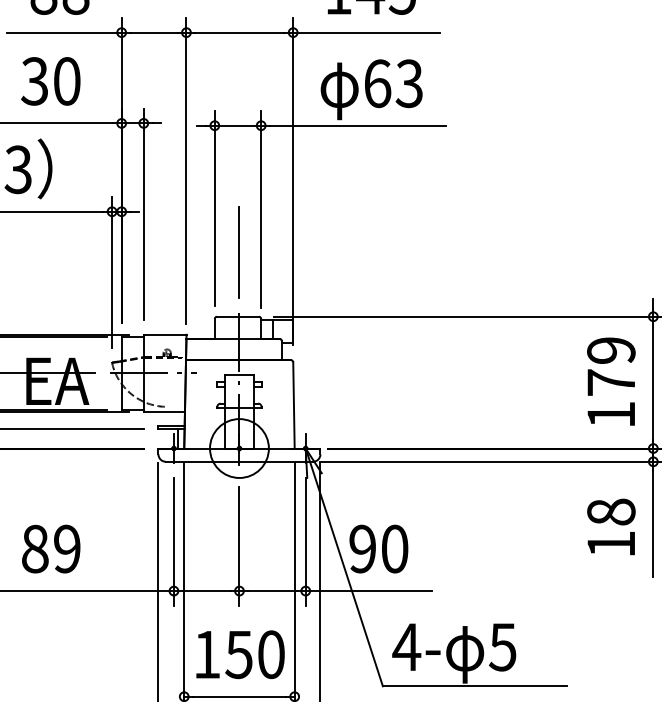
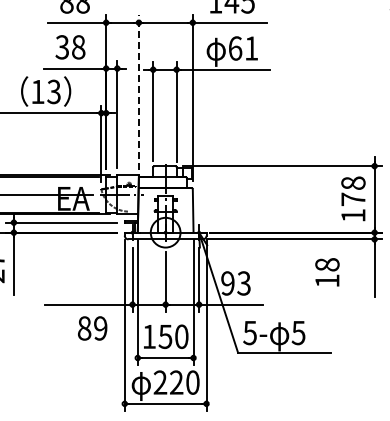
text: (66, 81) -> (78, 47), 30 -> 38
text: (409, 83) -> (251, 48), 63 -> 61
line: (185, 170) -> (138, 92), solid -> dashed
line: (239, 252) -> (165, 133), removed
text: (611, 349) -> (353, 182), 179 -> 178
text: (611, 527) -> (327, 272), moved
text: (50, 549) -> (92, 328), moved
text: (393, 549) -> (243, 283), 90 -> 93
text: (405, 648) -> (249, 333), 4- -> 5-

